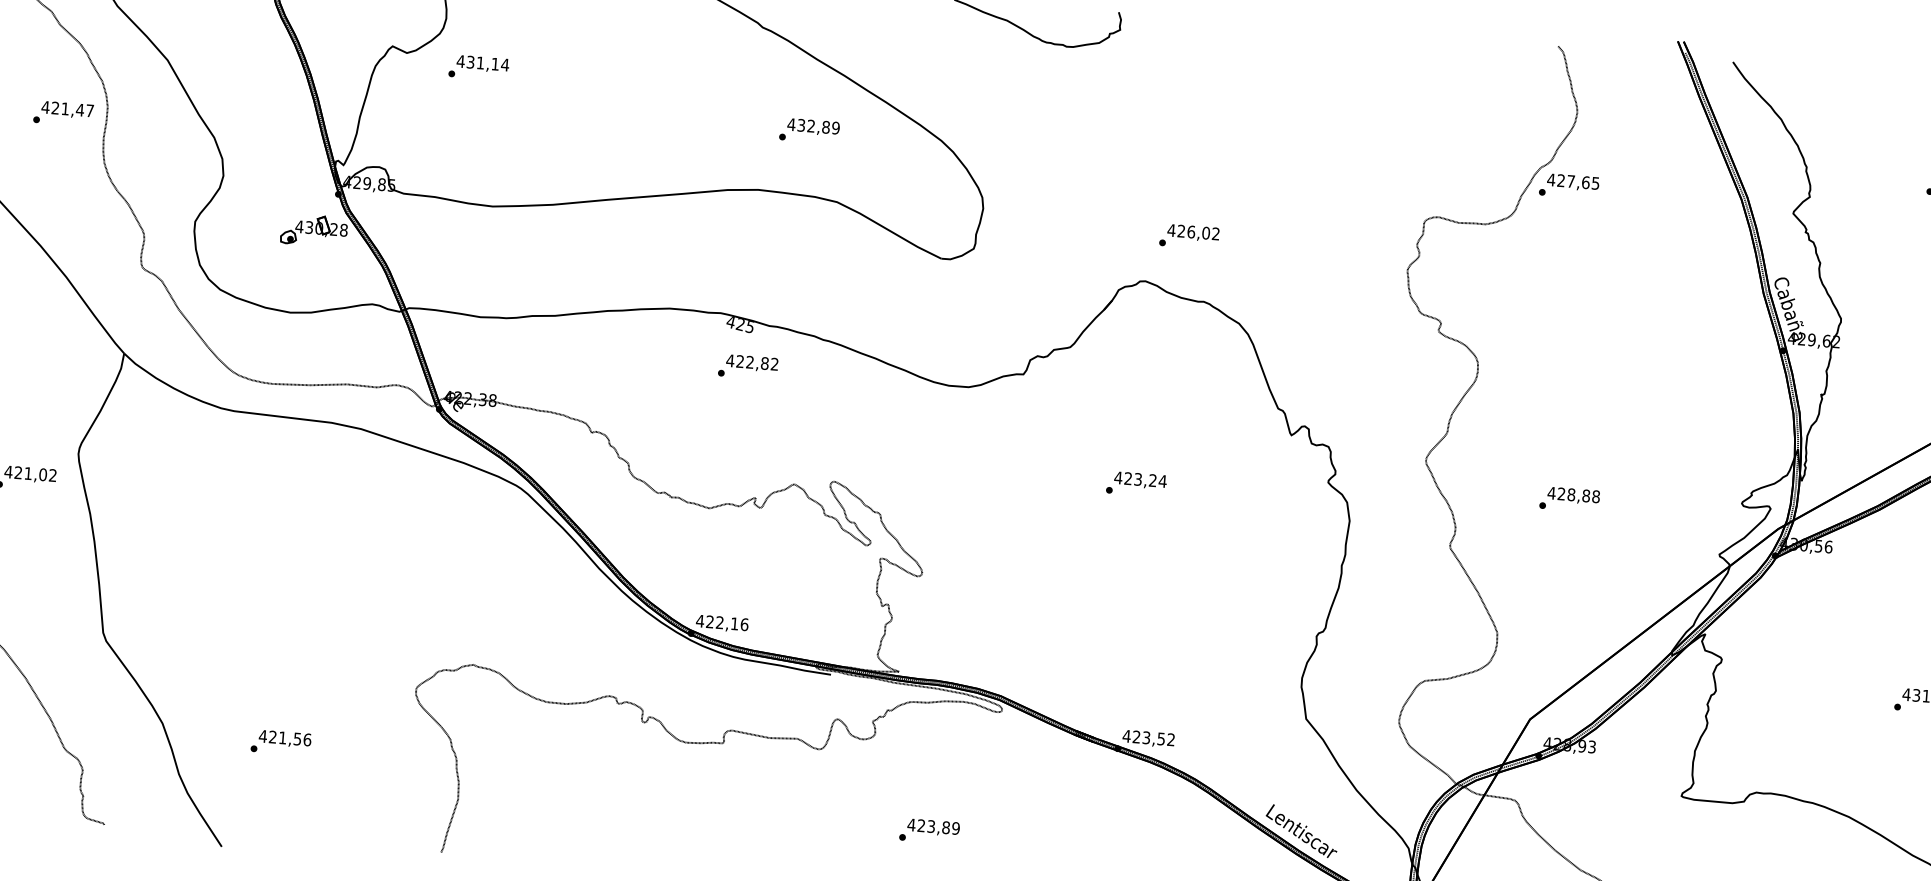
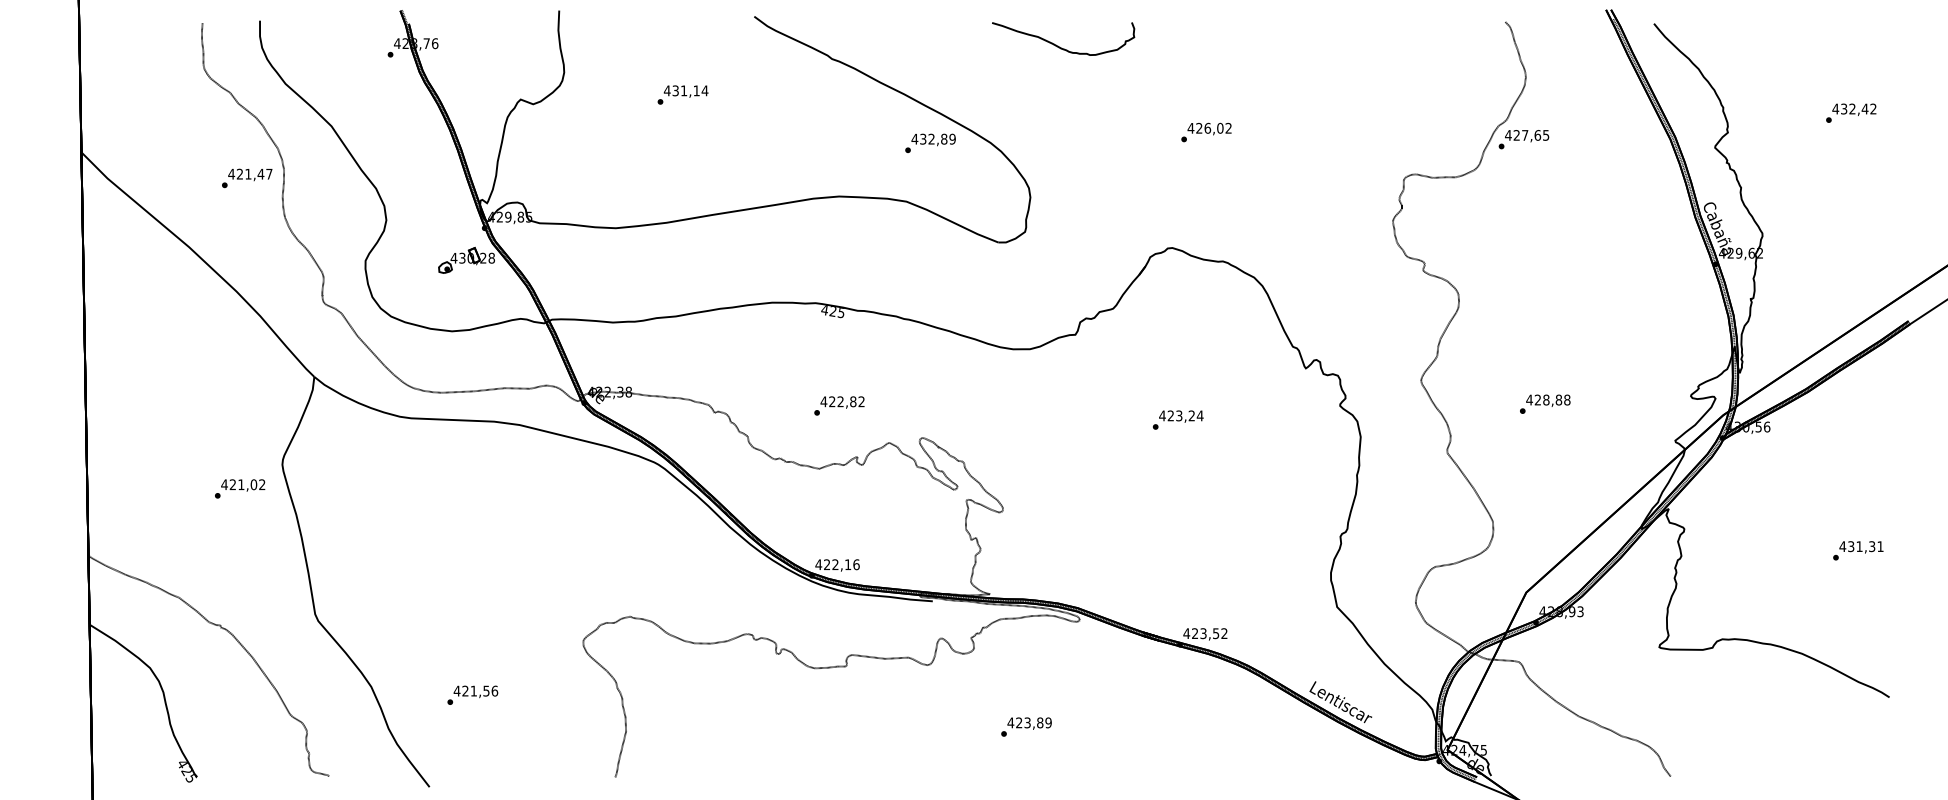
text: (478, 67) -> (682, 94), moved
text: (809, 129) -> (930, 142), moved
text: (1189, 236) -> (1206, 132), moved
text: (748, 366) -> (839, 405), moved

